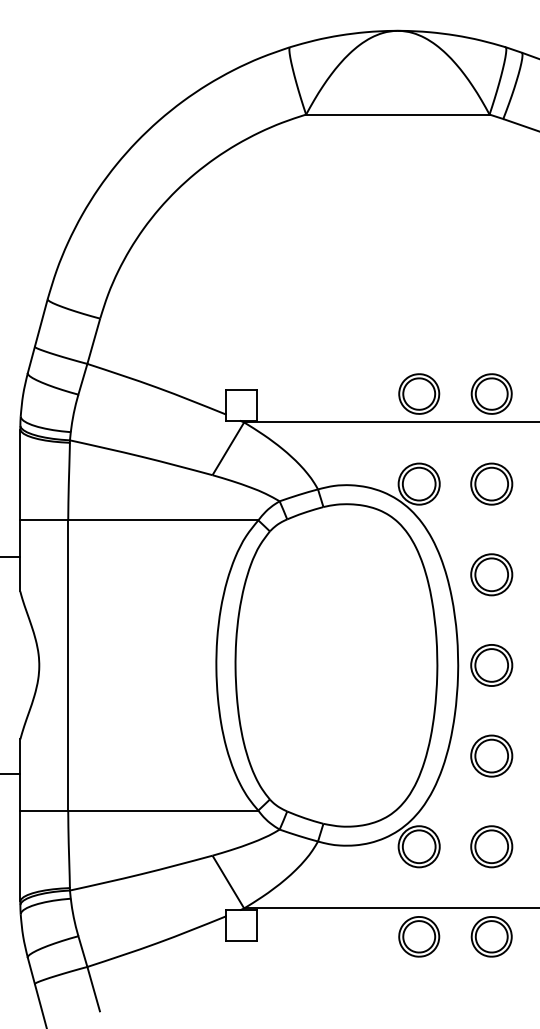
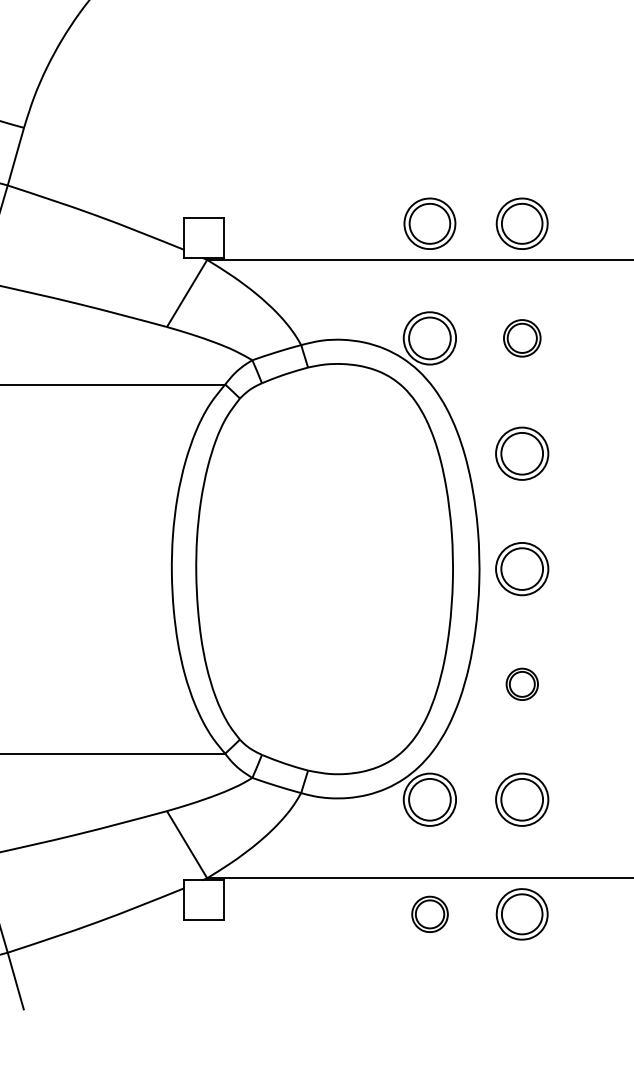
part: (491, 483) -> (521, 337), size x0.7
part: (491, 755) -> (521, 683), size x0.6
part: (419, 936) -> (430, 913), size x0.7

